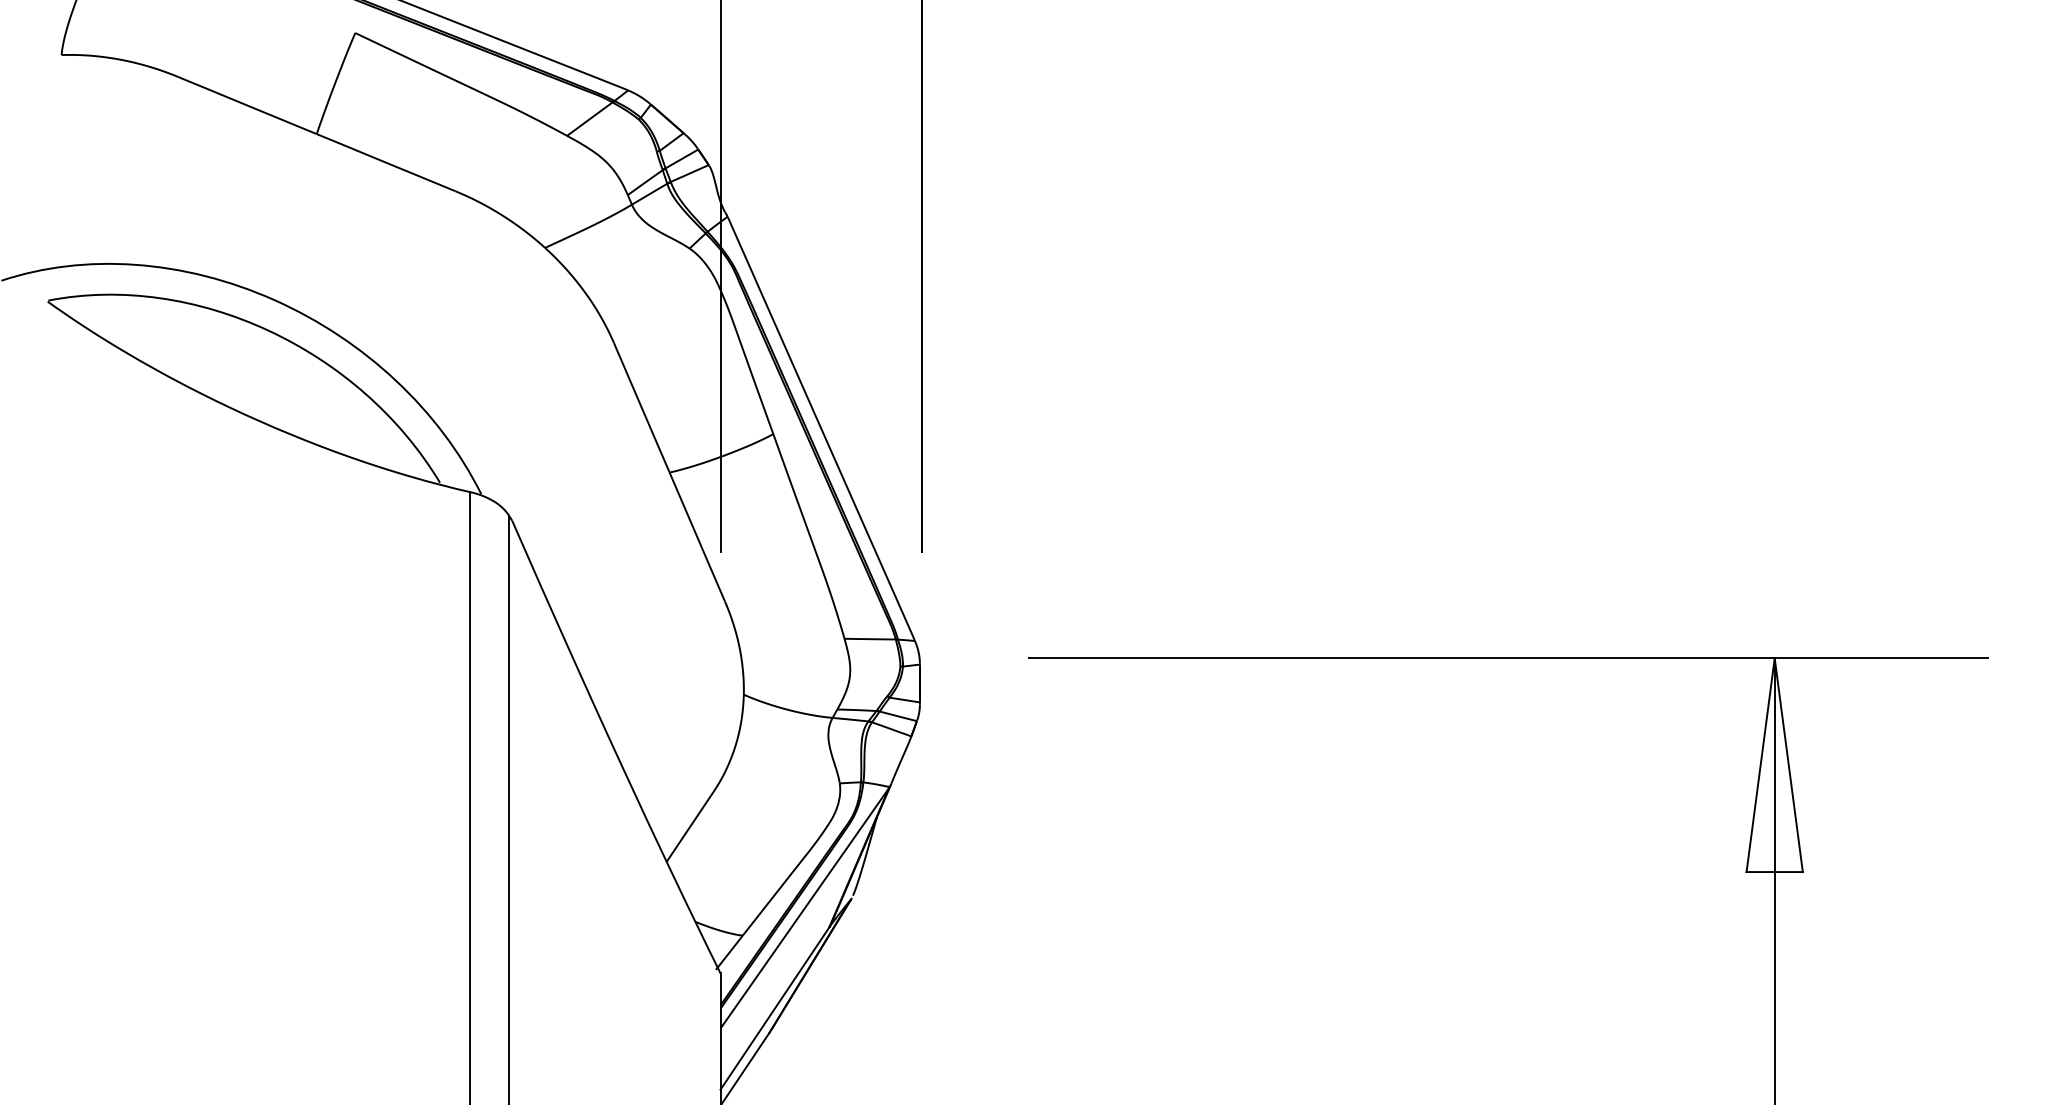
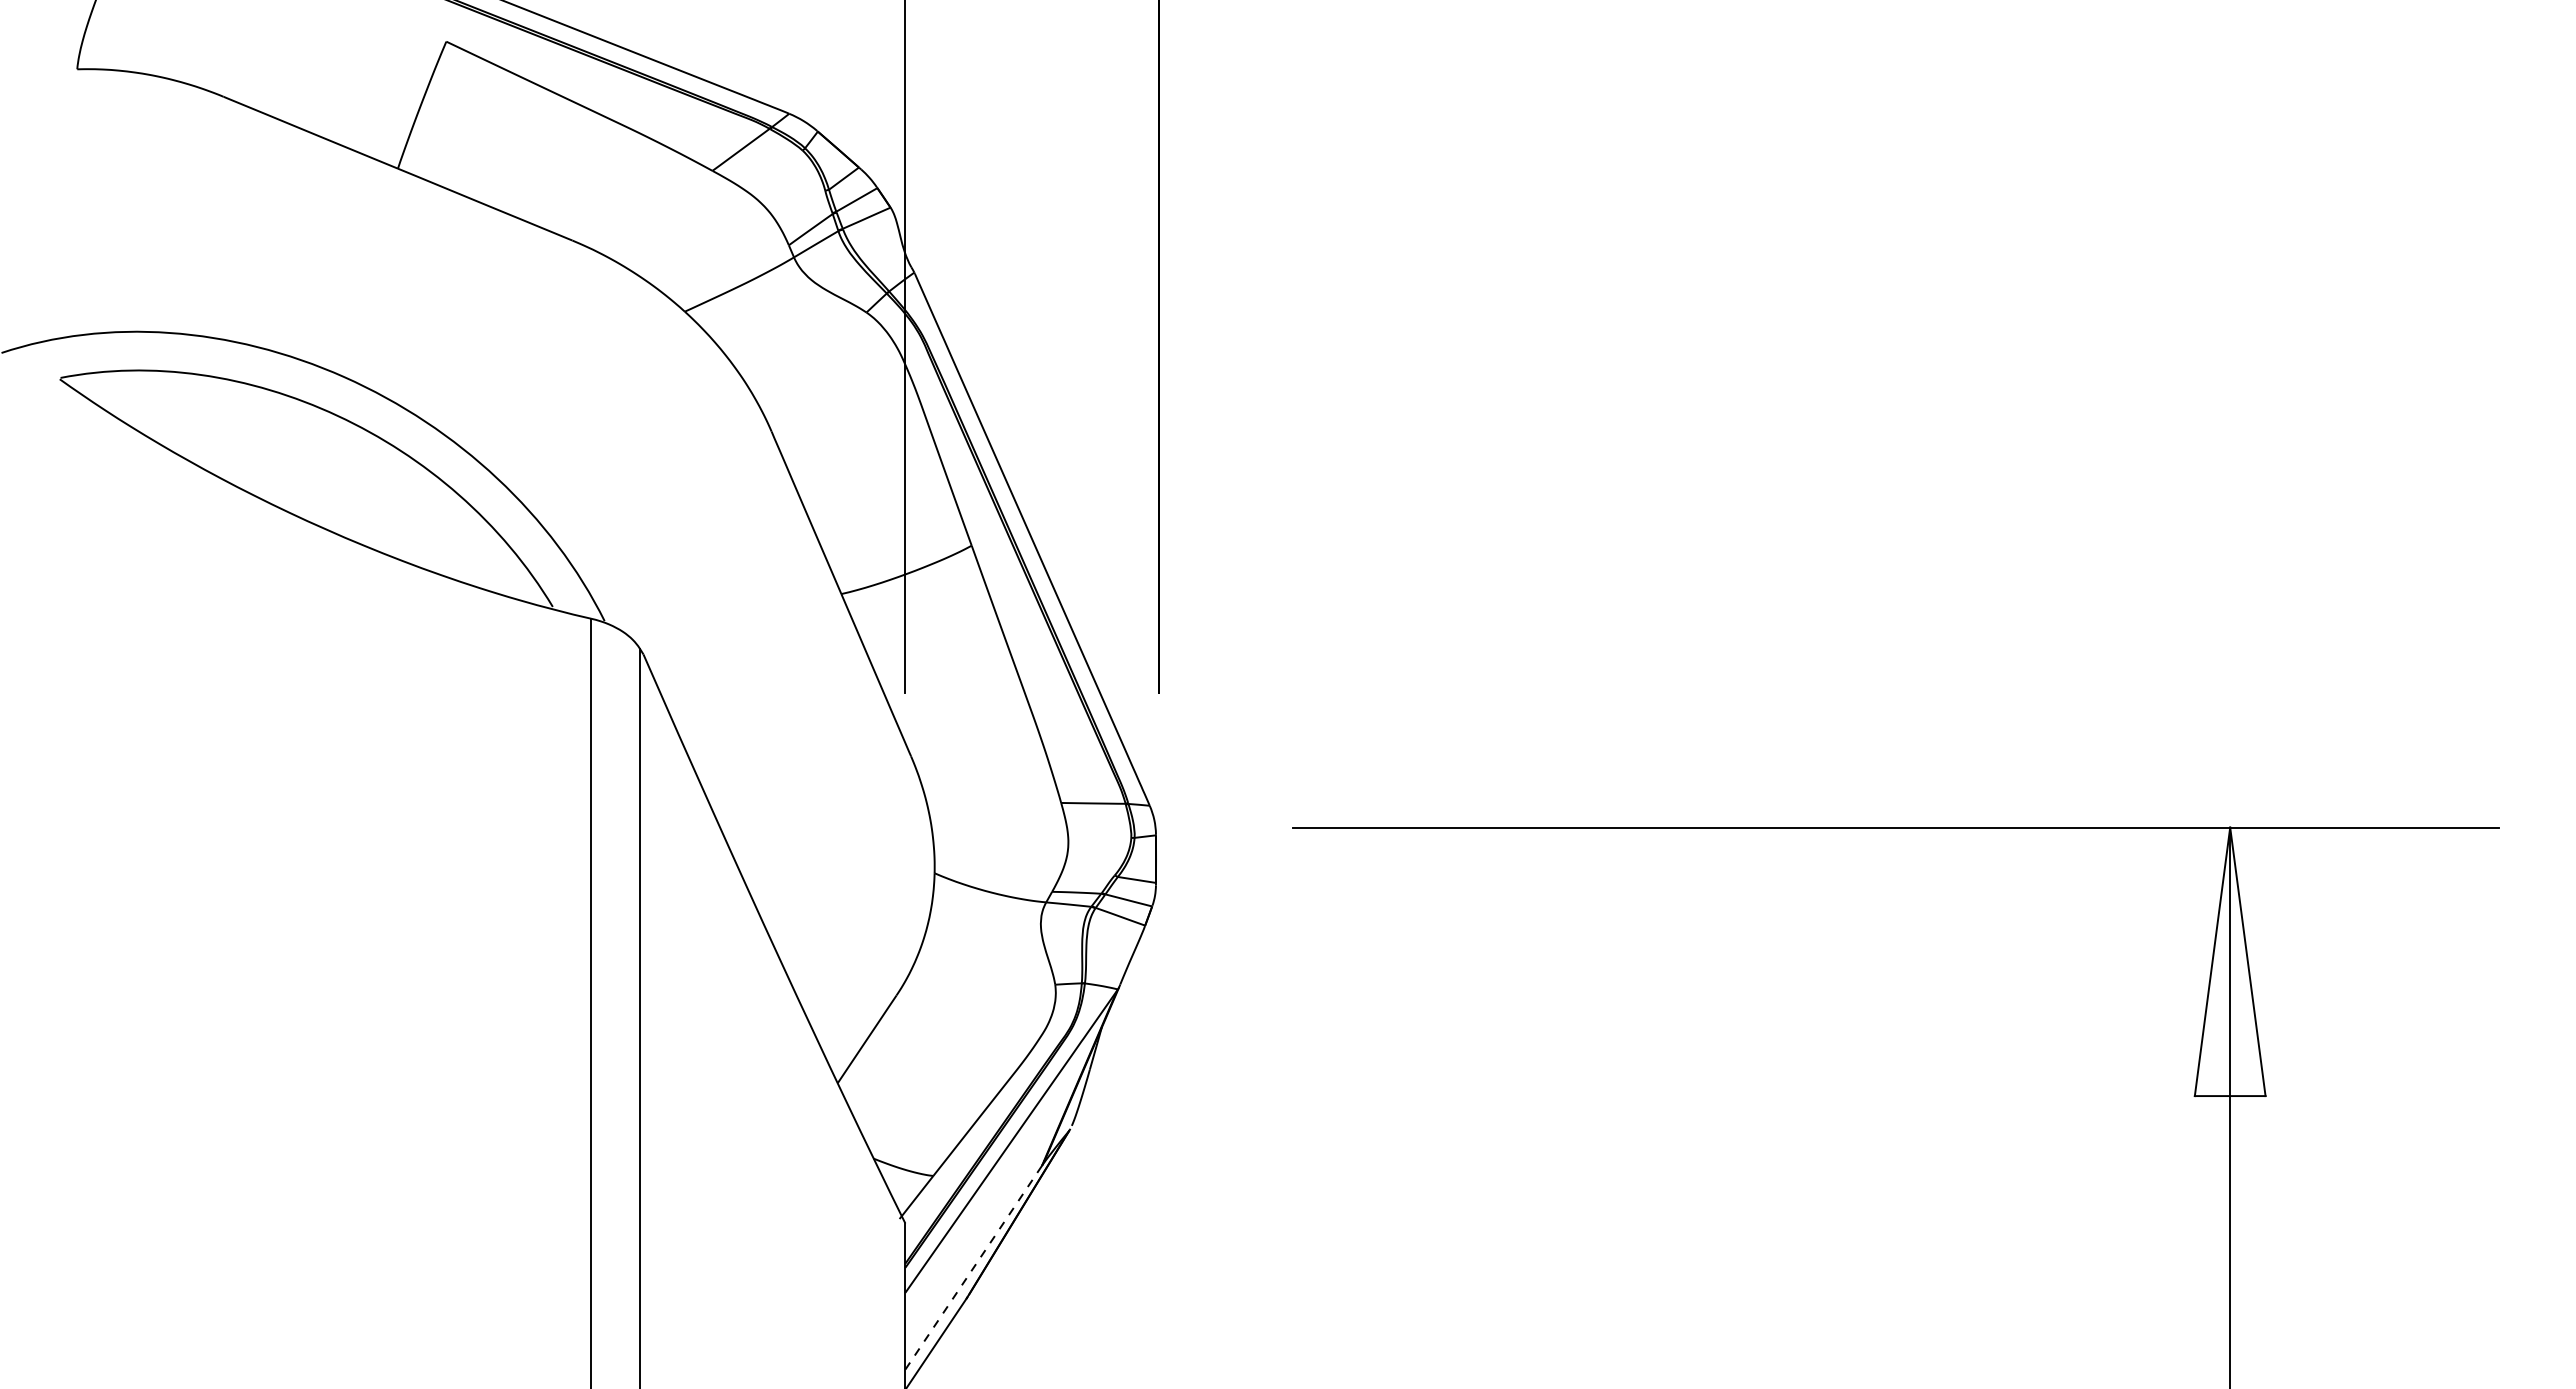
line: (774, 1008) -> (973, 1267), solid -> dashed

